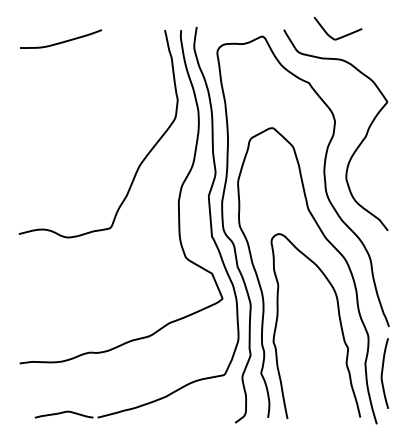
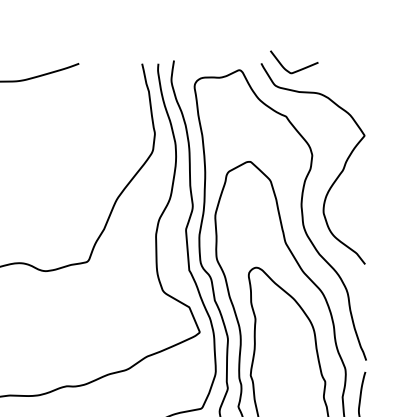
curve: (340, 36) -> (296, 70), moved

